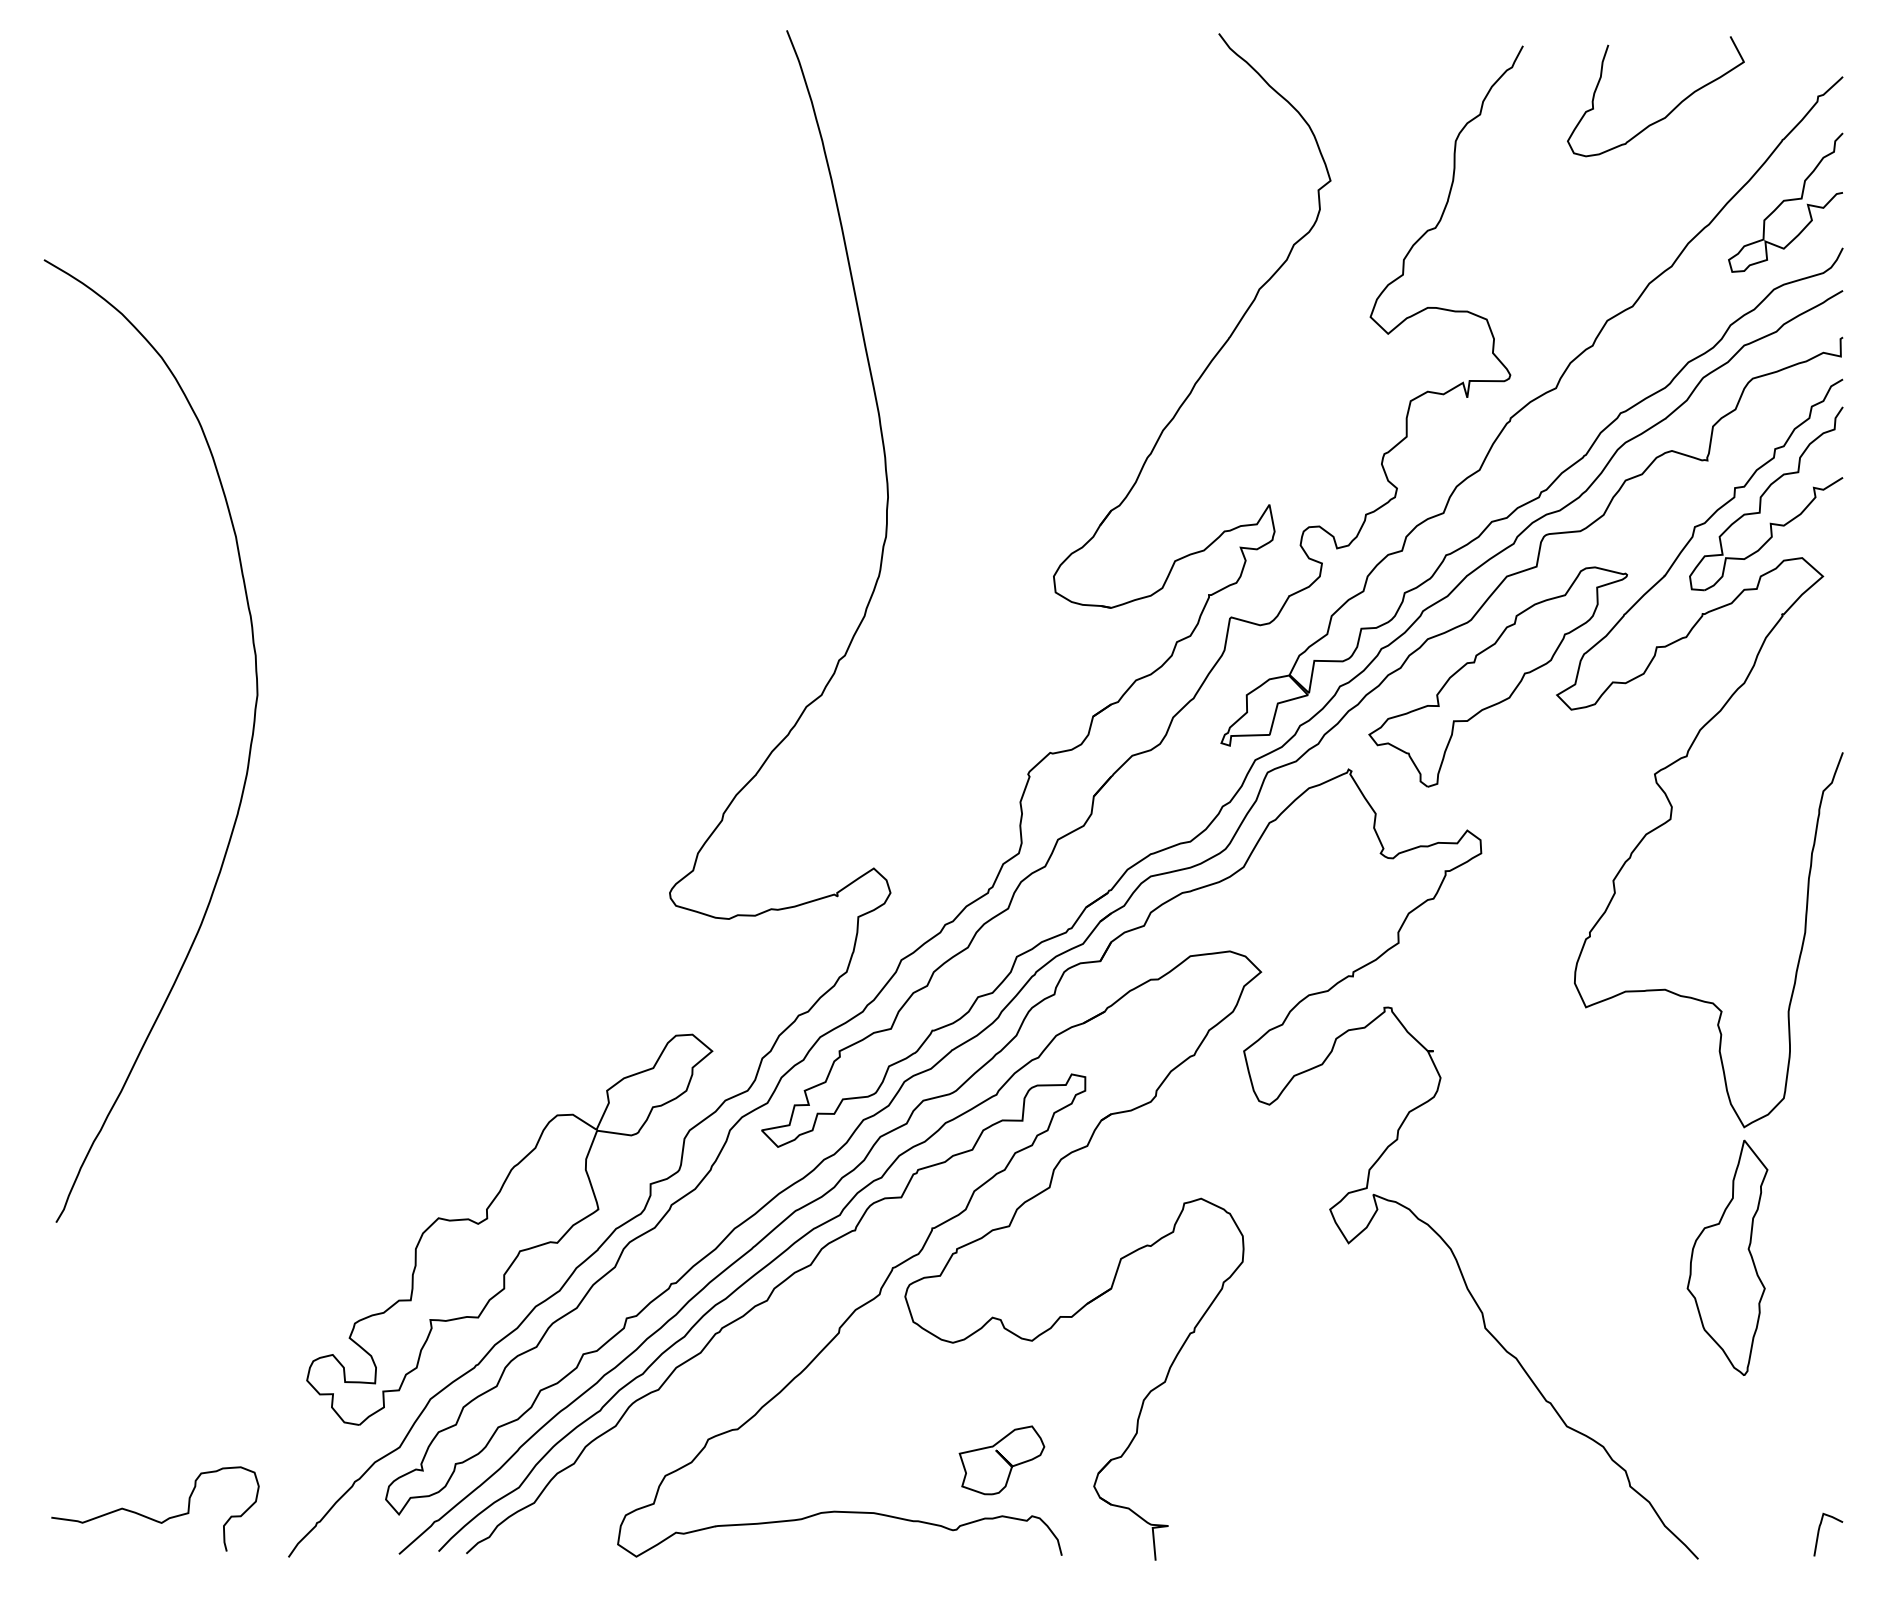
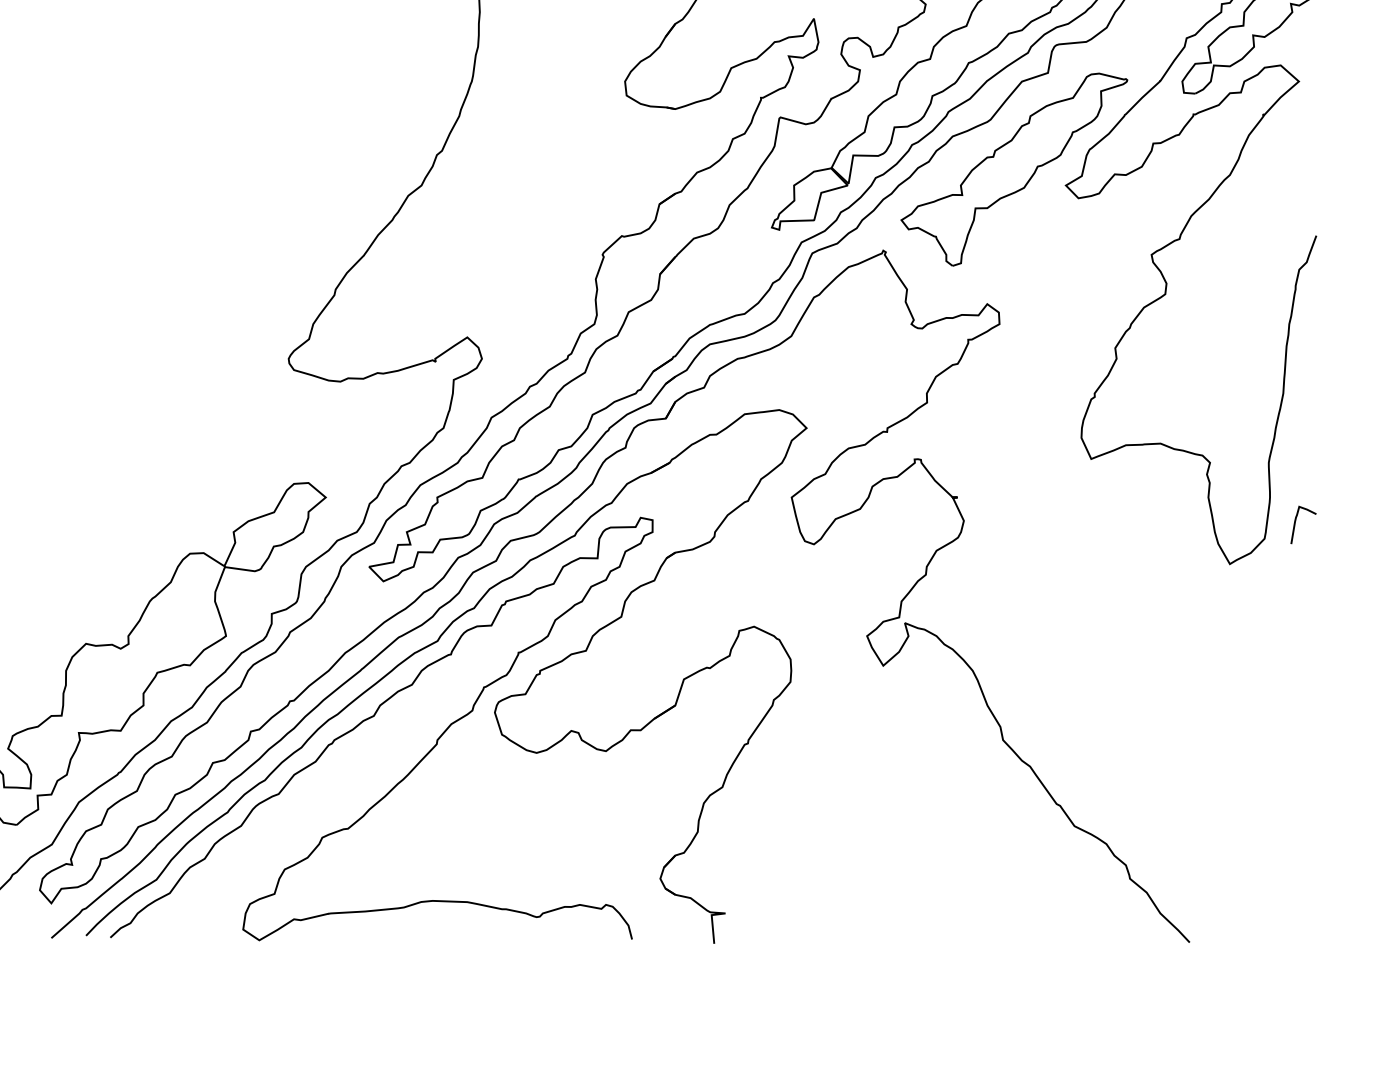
part: (1727, 1257) -> (1215, 678), removed
part: (1001, 1460) -> (579, 856), removed
curve: (1819, 1533) -> (1295, 524), moved

